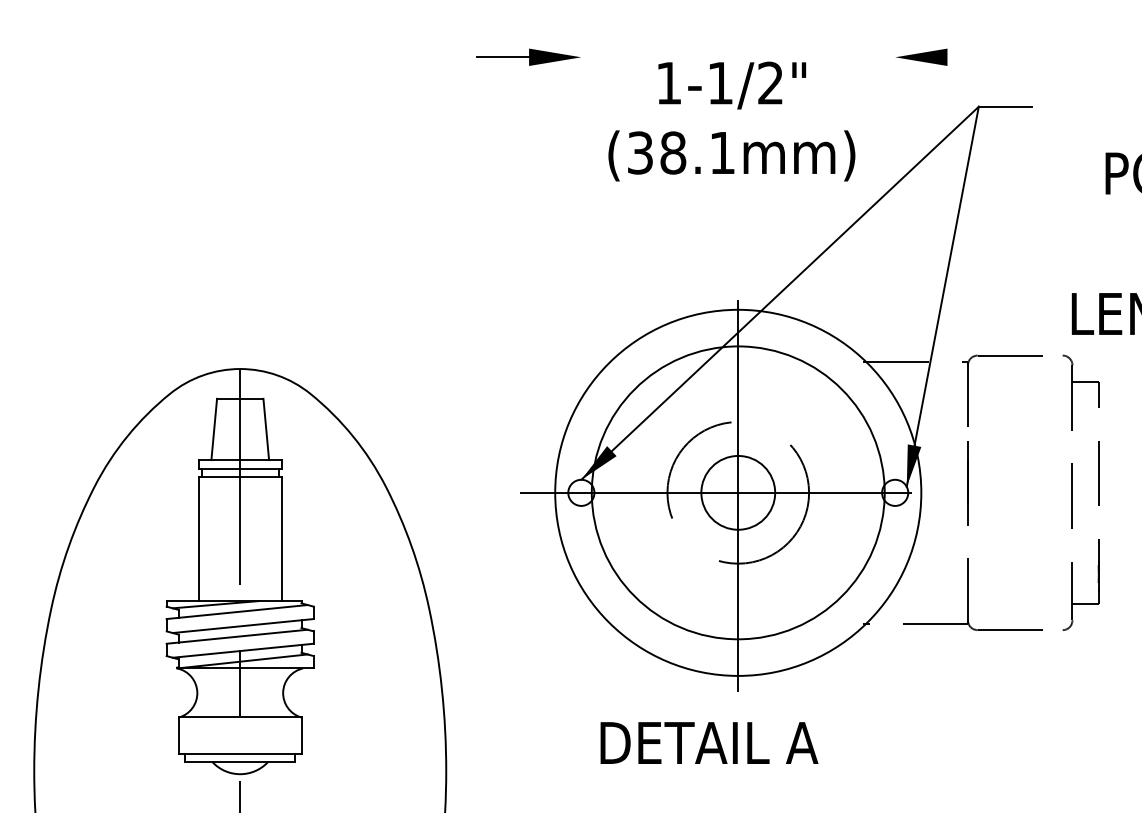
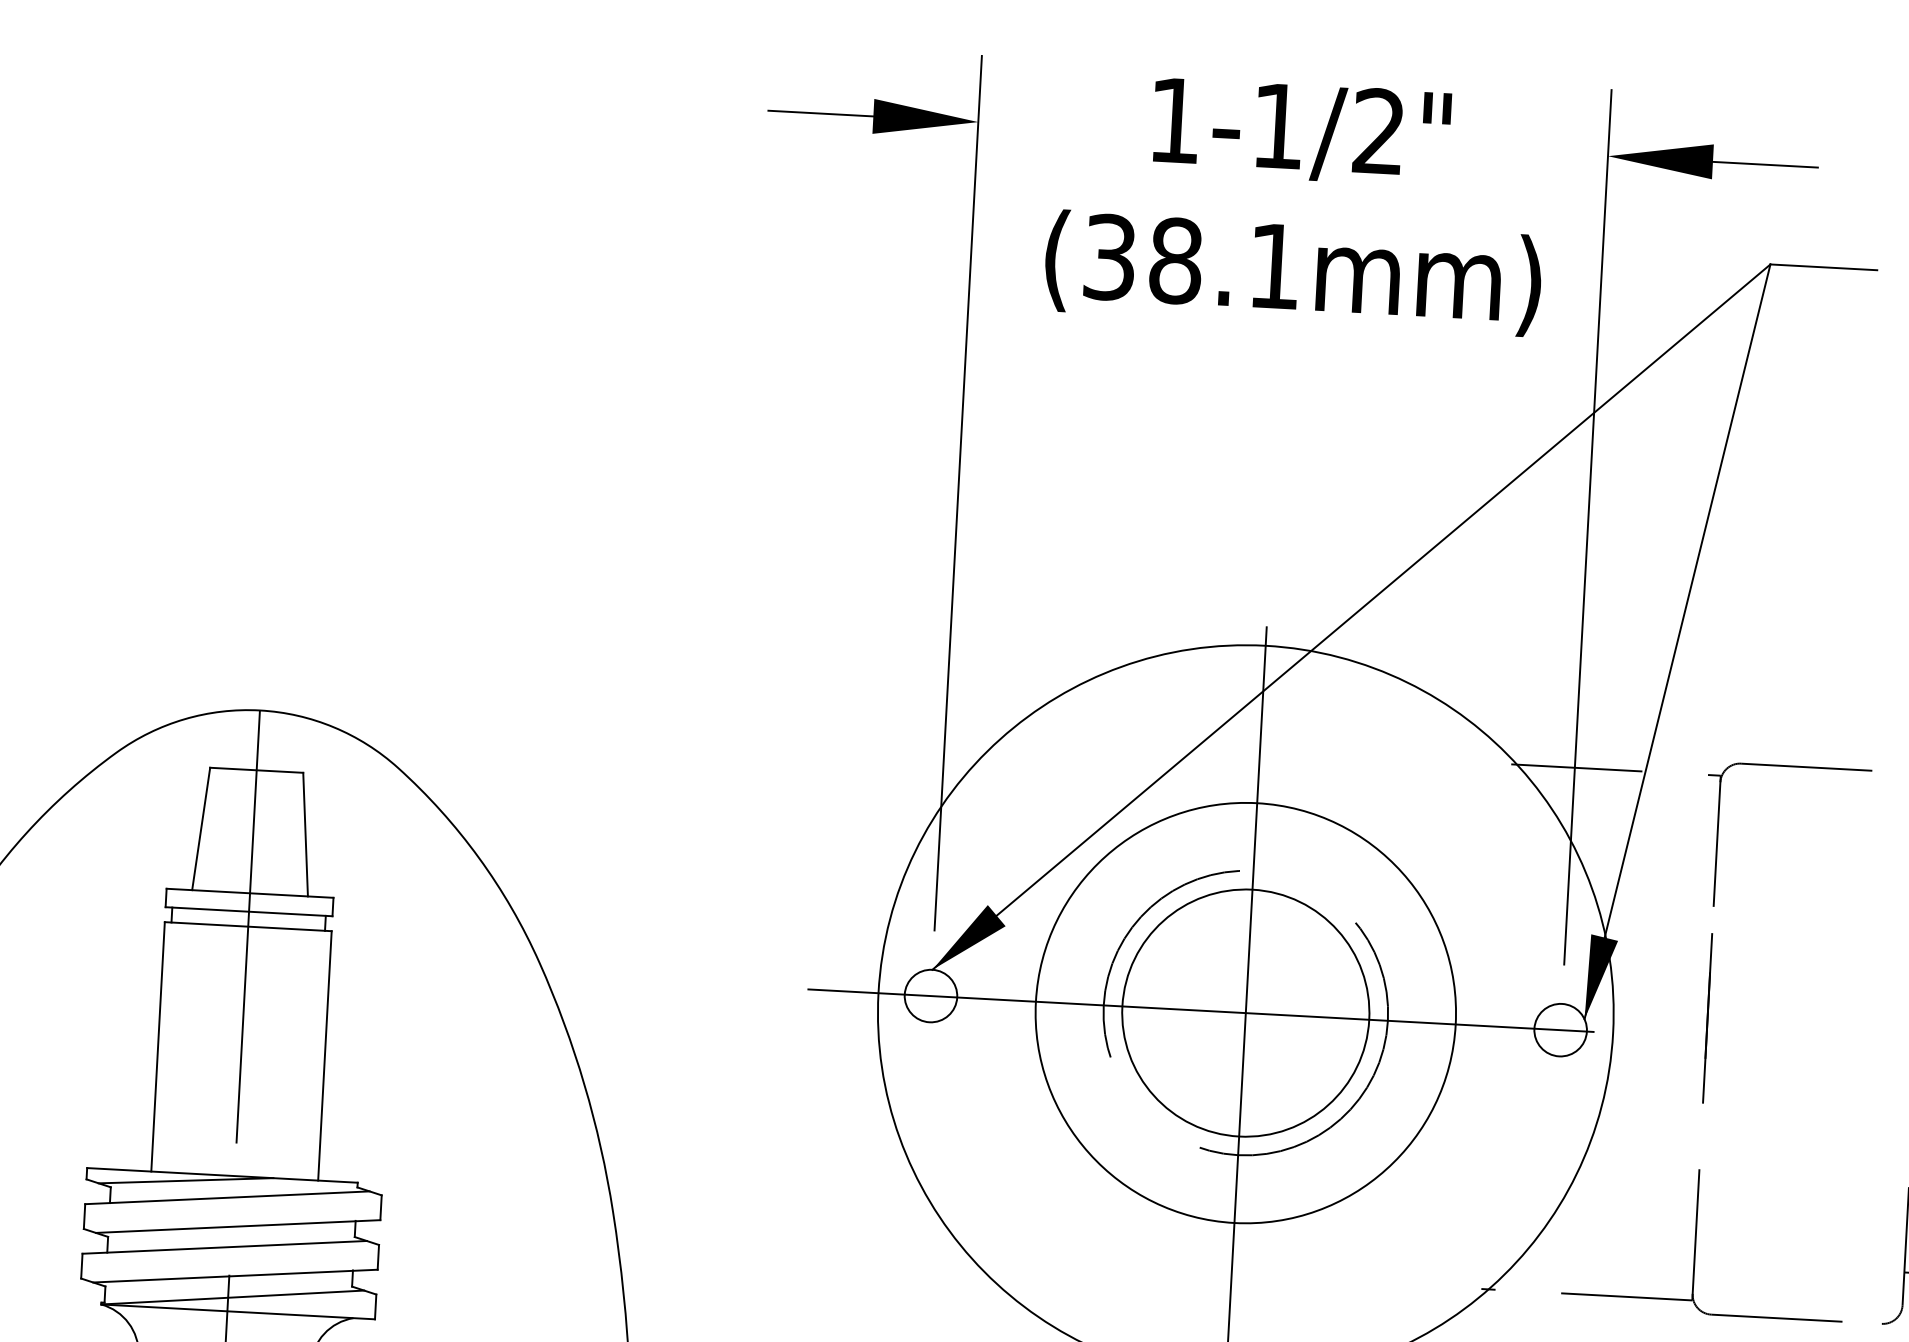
line: (973, 57) -> (1765, 165), added
text: (731, 121) -> (1296, 204), moved
line: (581, 242) -> (958, 493), added
line: (895, 242) -> (1588, 527), added
circle: (737, 492) -> (1244, 1012), size x0.71
circle: (737, 492) -> (1244, 1012), size x1.67

